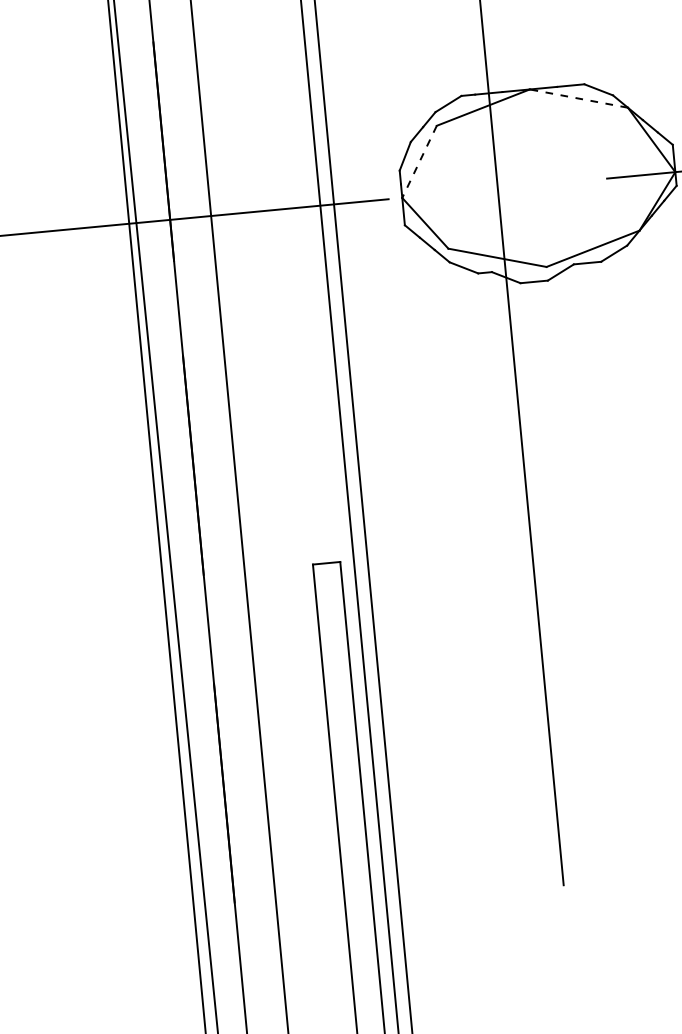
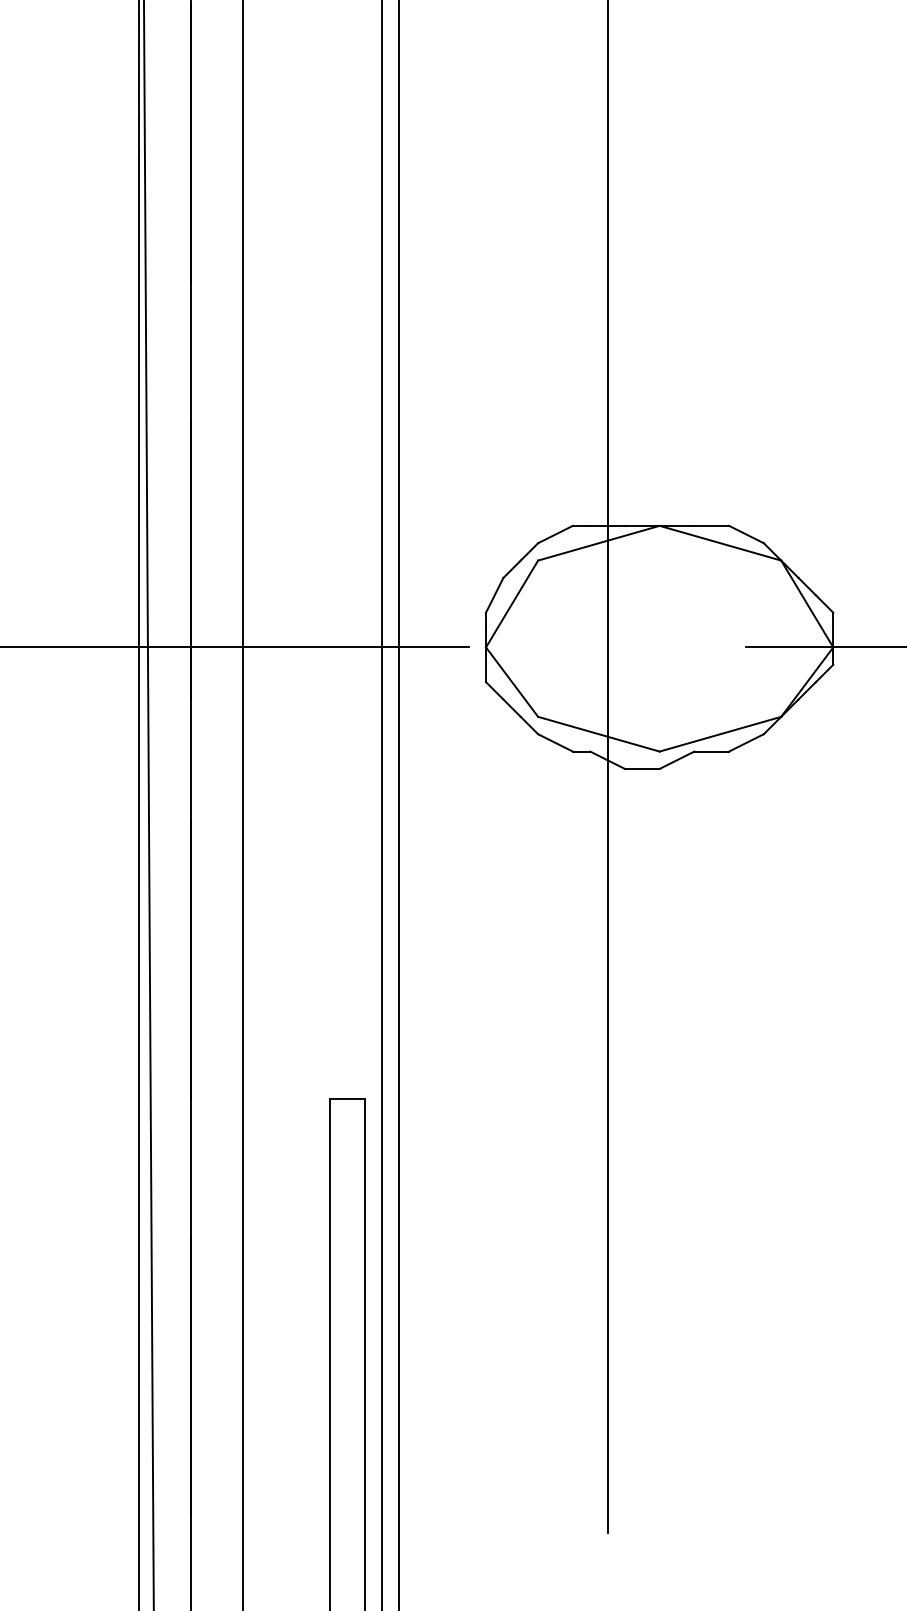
line: (578, 98) -> (719, 543), dashed -> solid
line: (419, 162) -> (512, 604), dashed -> solid

